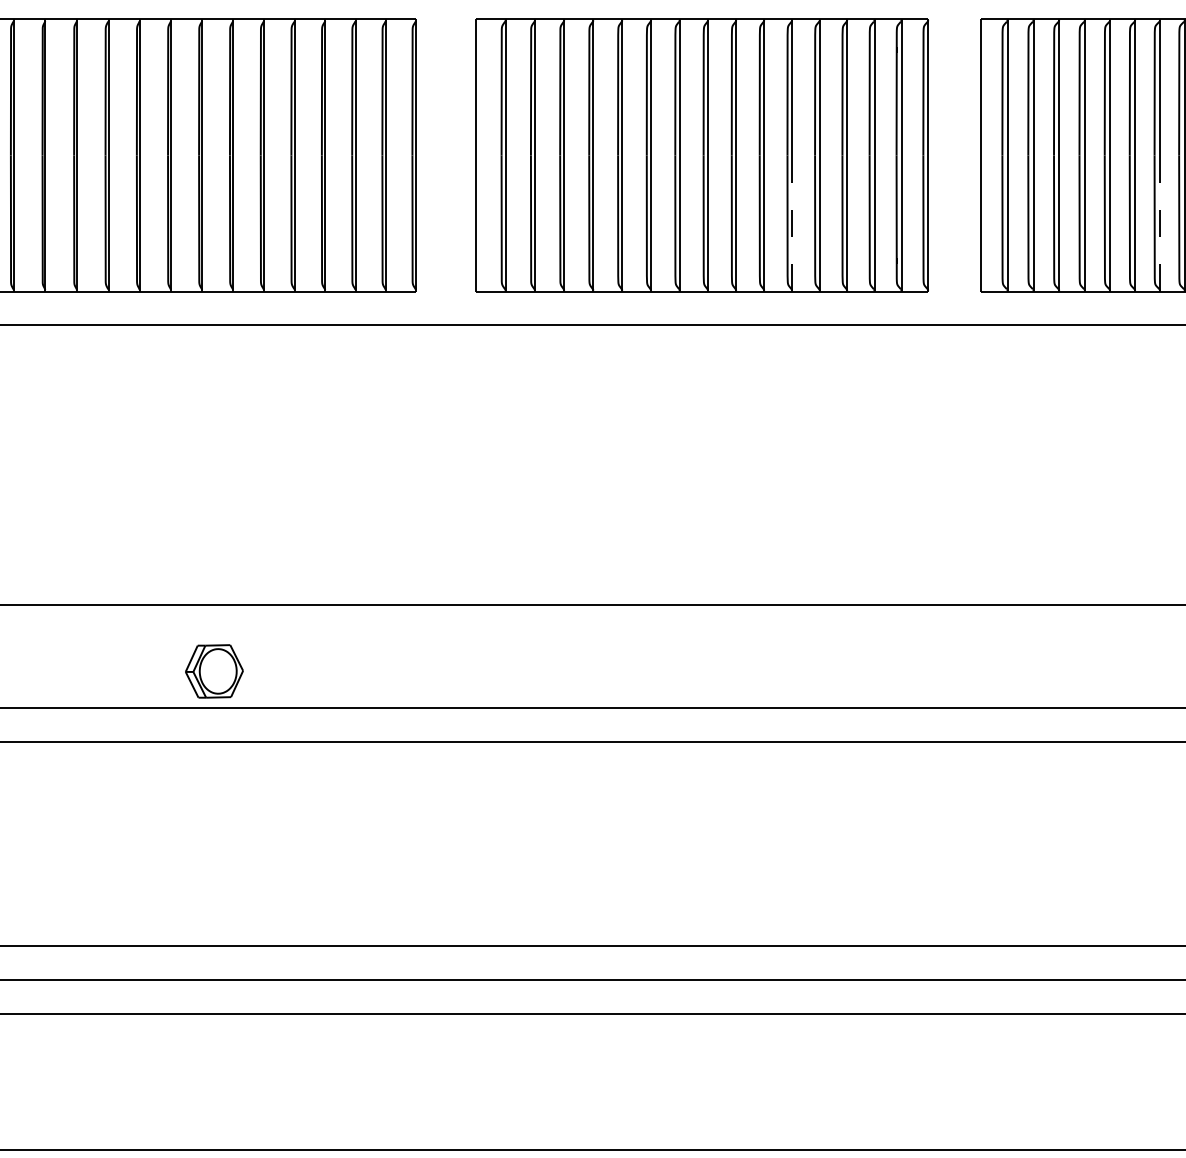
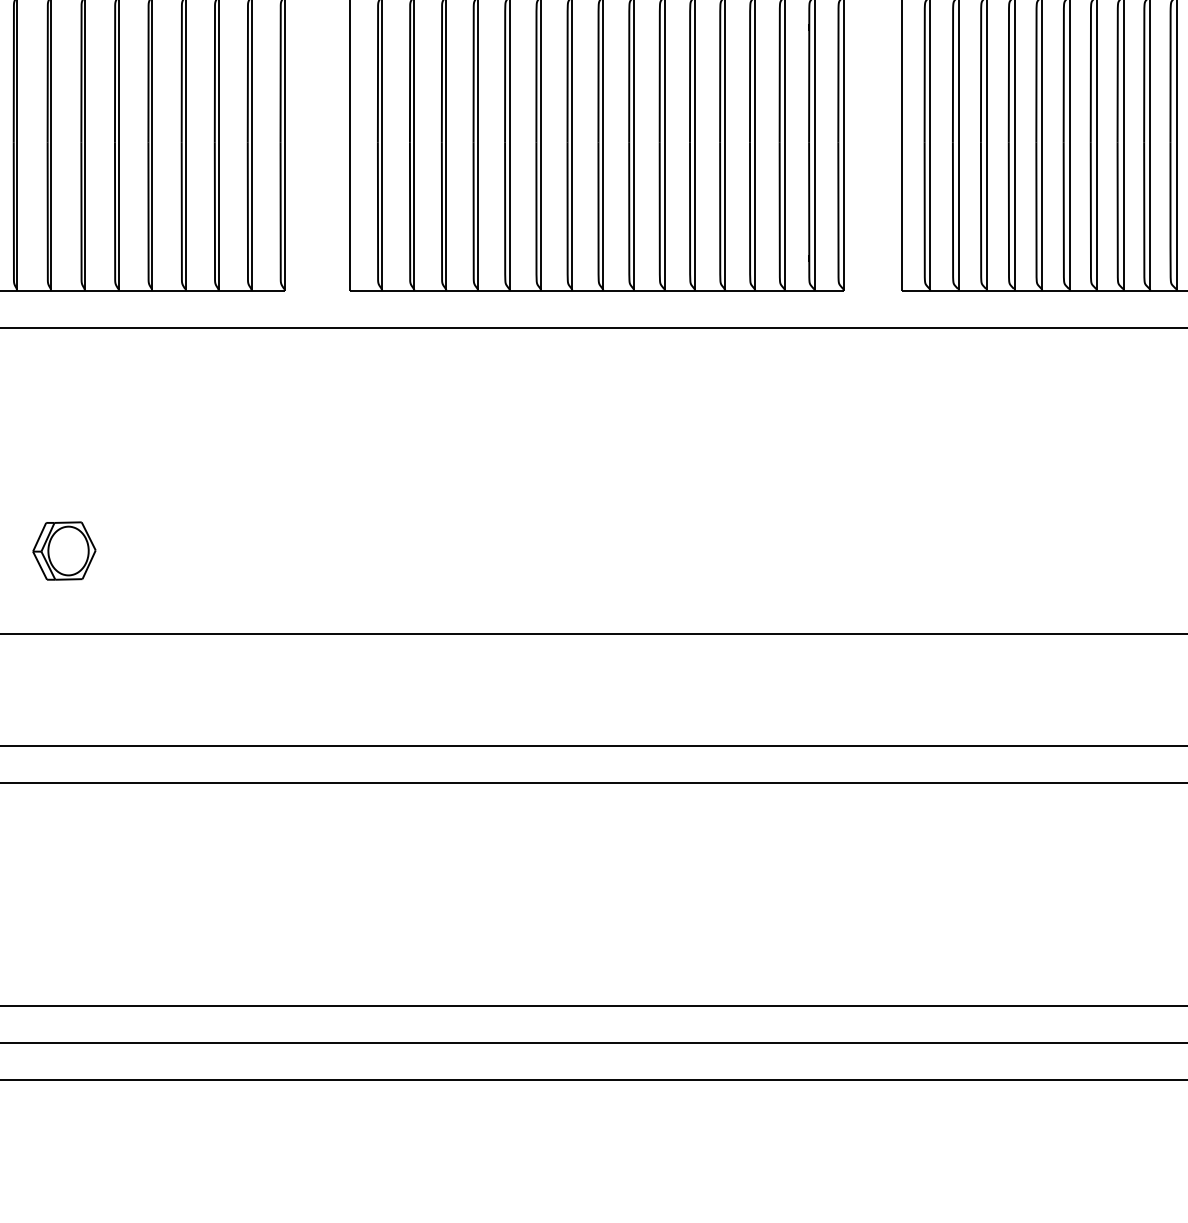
line: (792, 222) -> (695, 215), dashed -> solid
line: (1160, 222) -> (1097, 215), dashed -> solid
part: (214, 671) -> (64, 551), moved

